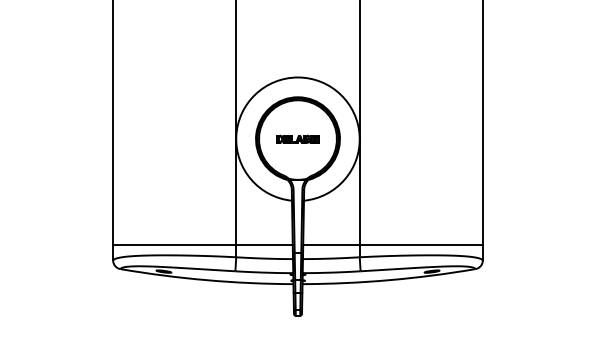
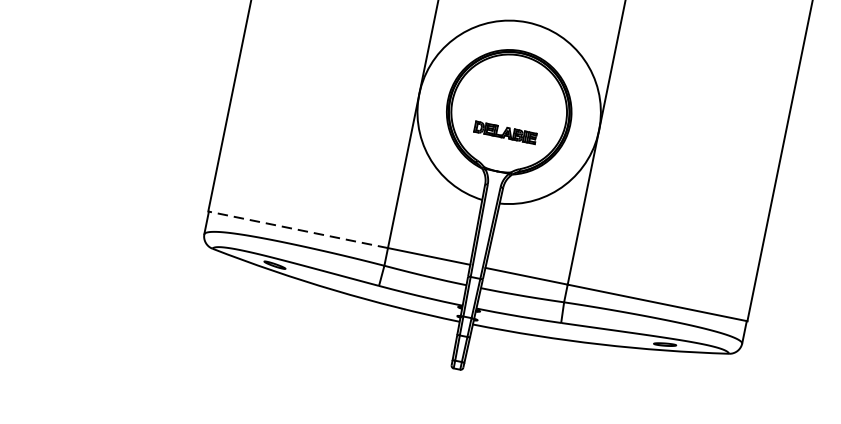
part: (297, 138) -> (504, 131), moved
line: (174, 245) -> (298, 230), solid -> dashed

